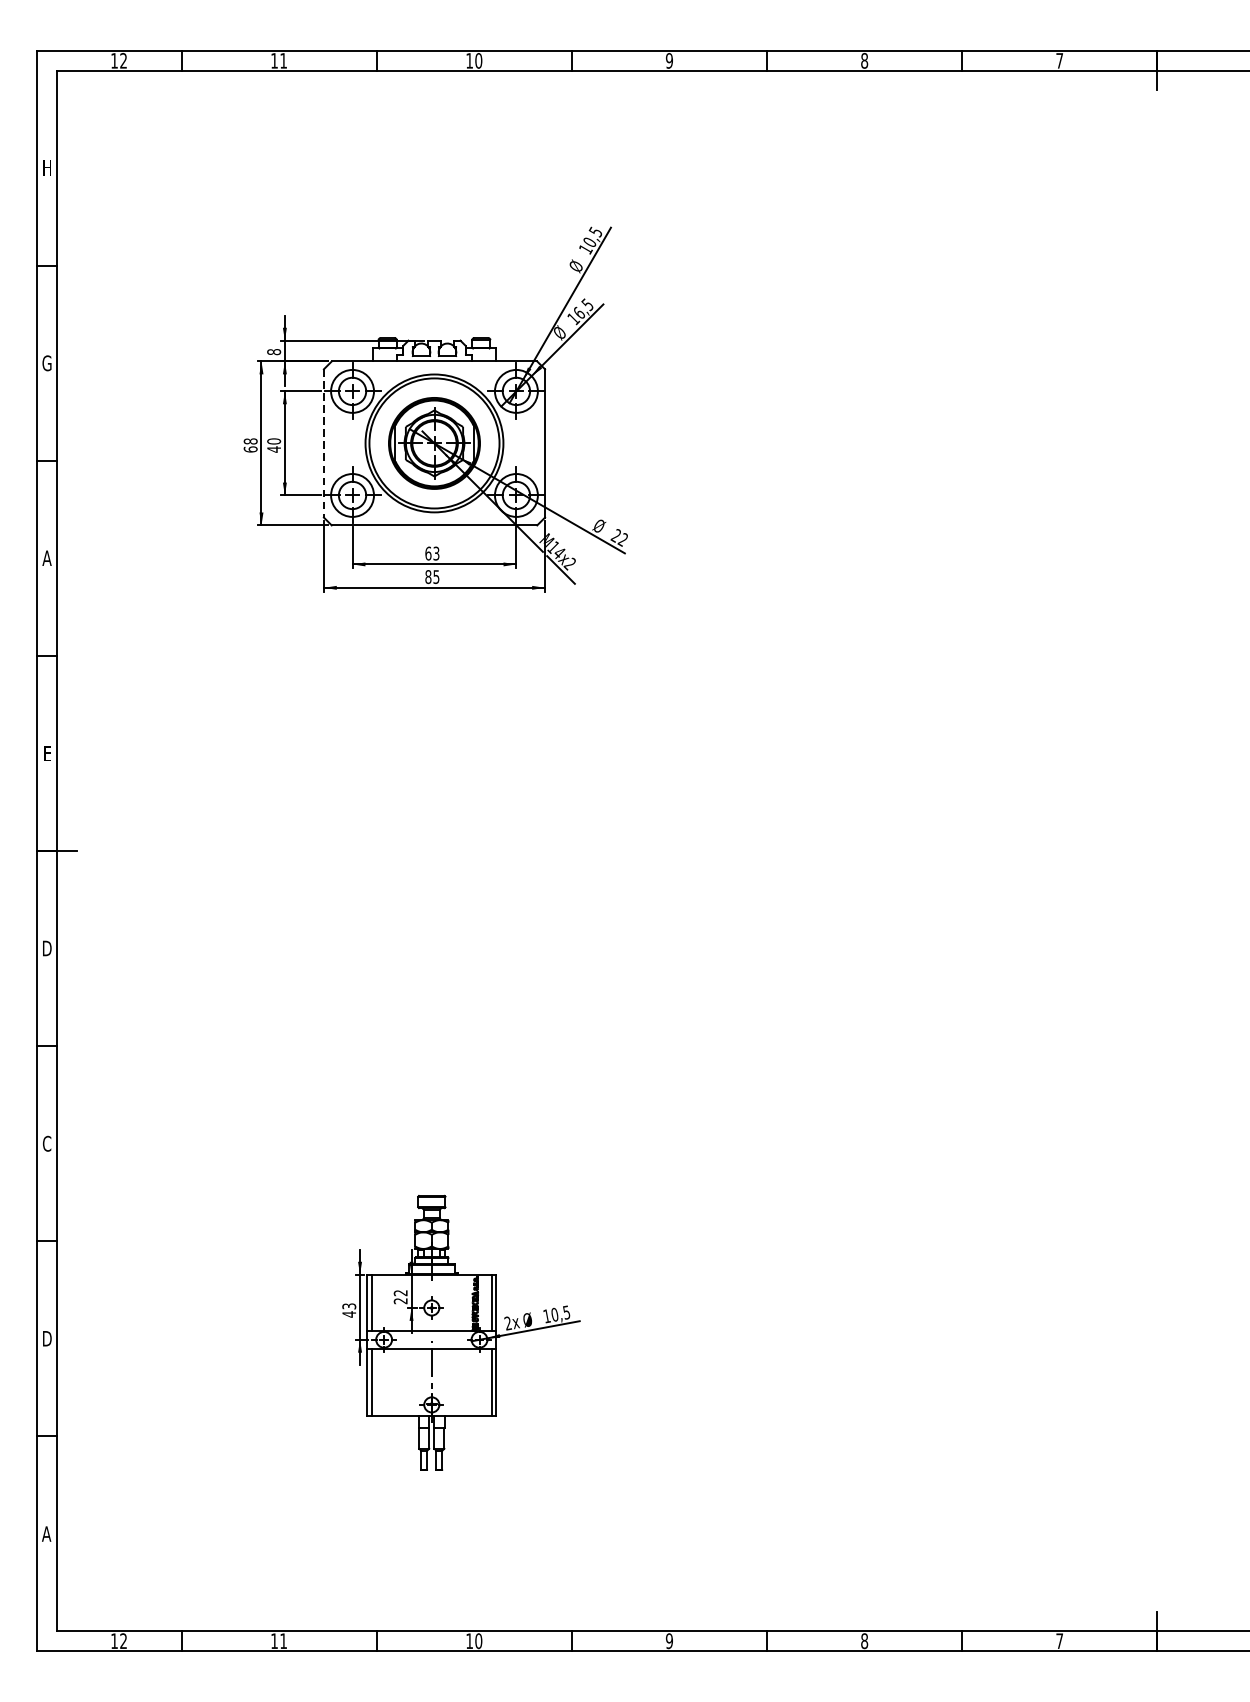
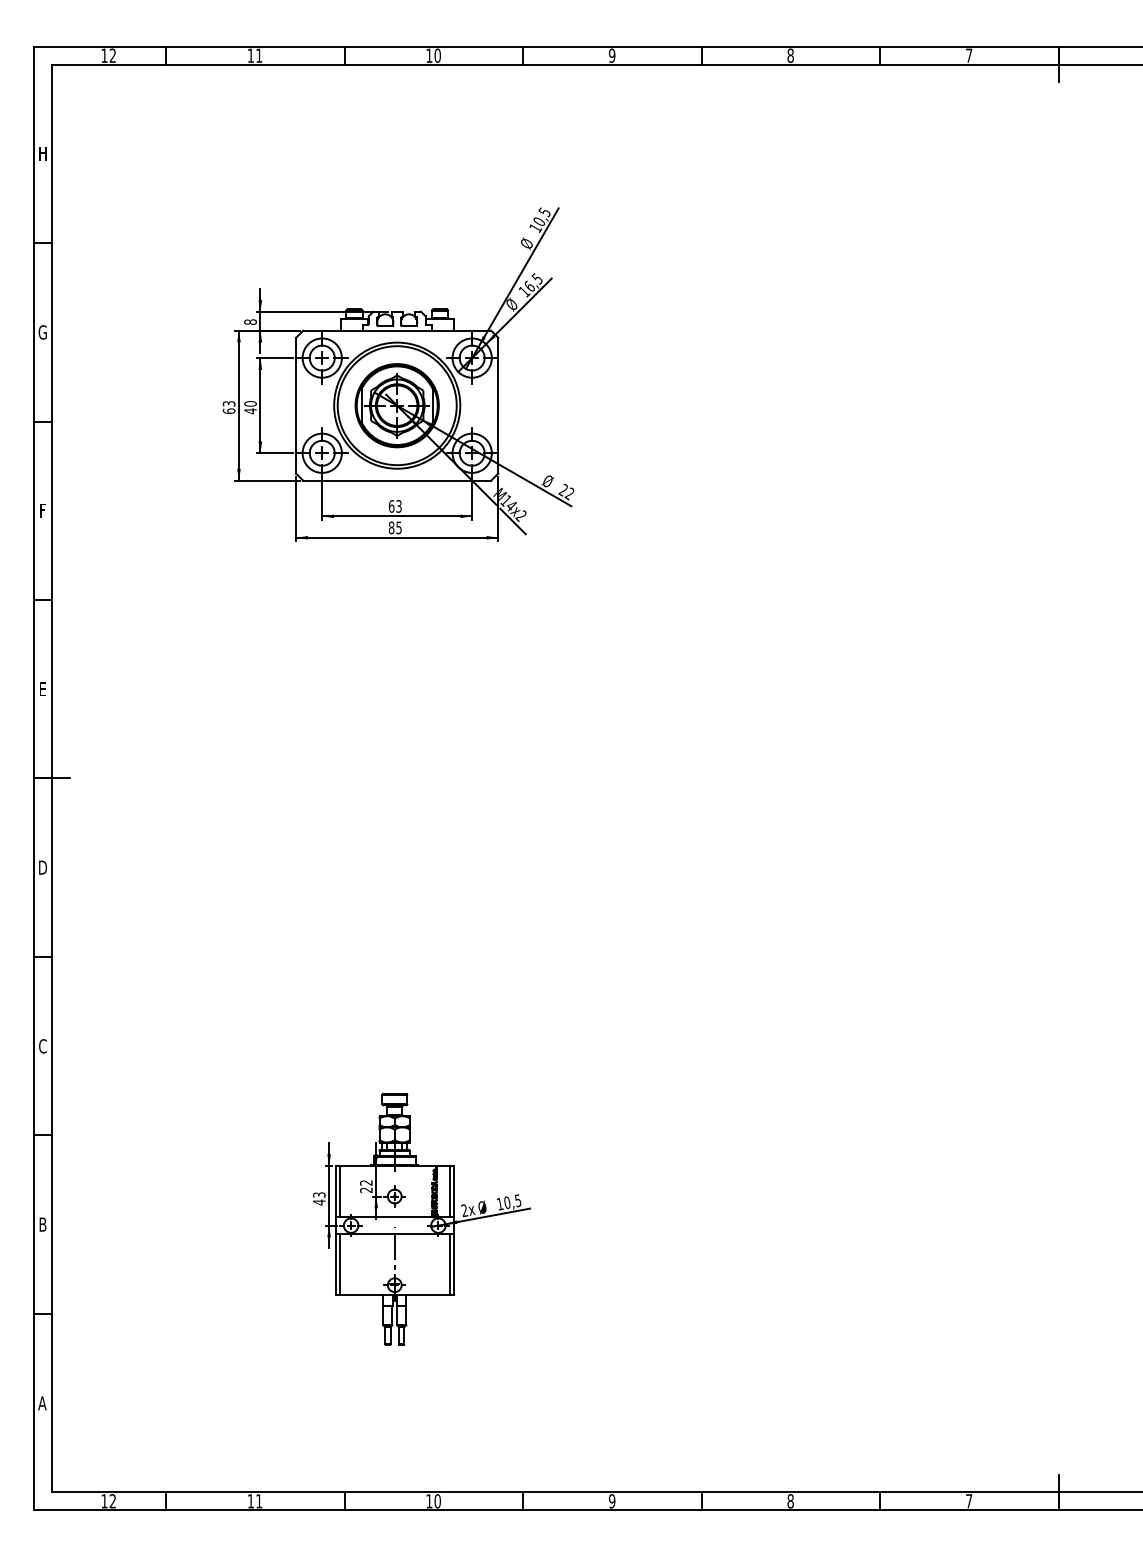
text: (250, 441) -> (228, 403), 68 -> 63
line: (324, 443) -> (296, 405), dashed -> solid
text: (46, 558) -> (42, 510), A -> F
text: (47, 1338) -> (43, 1224), D -> B

